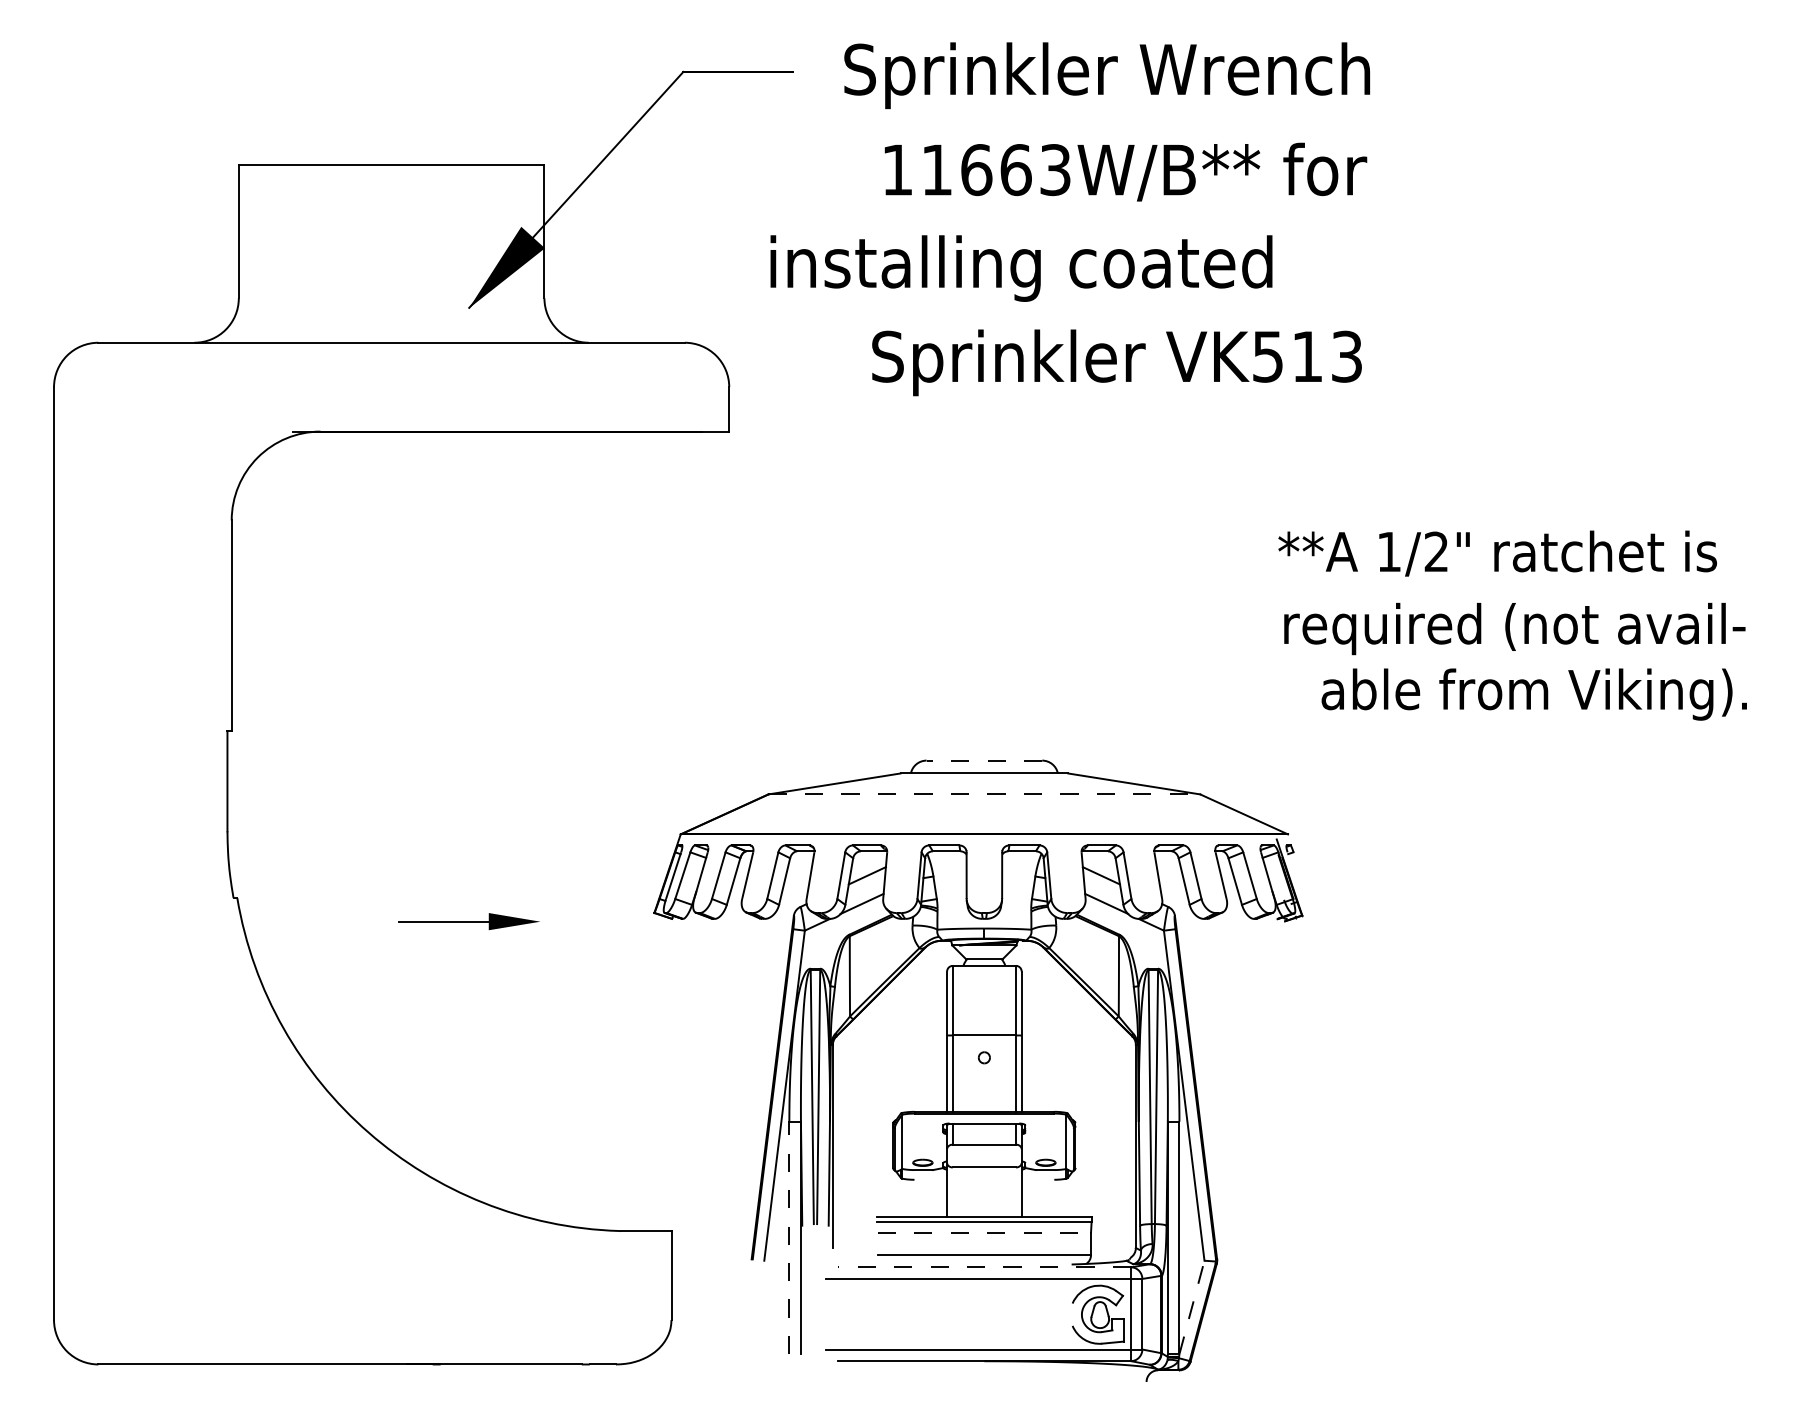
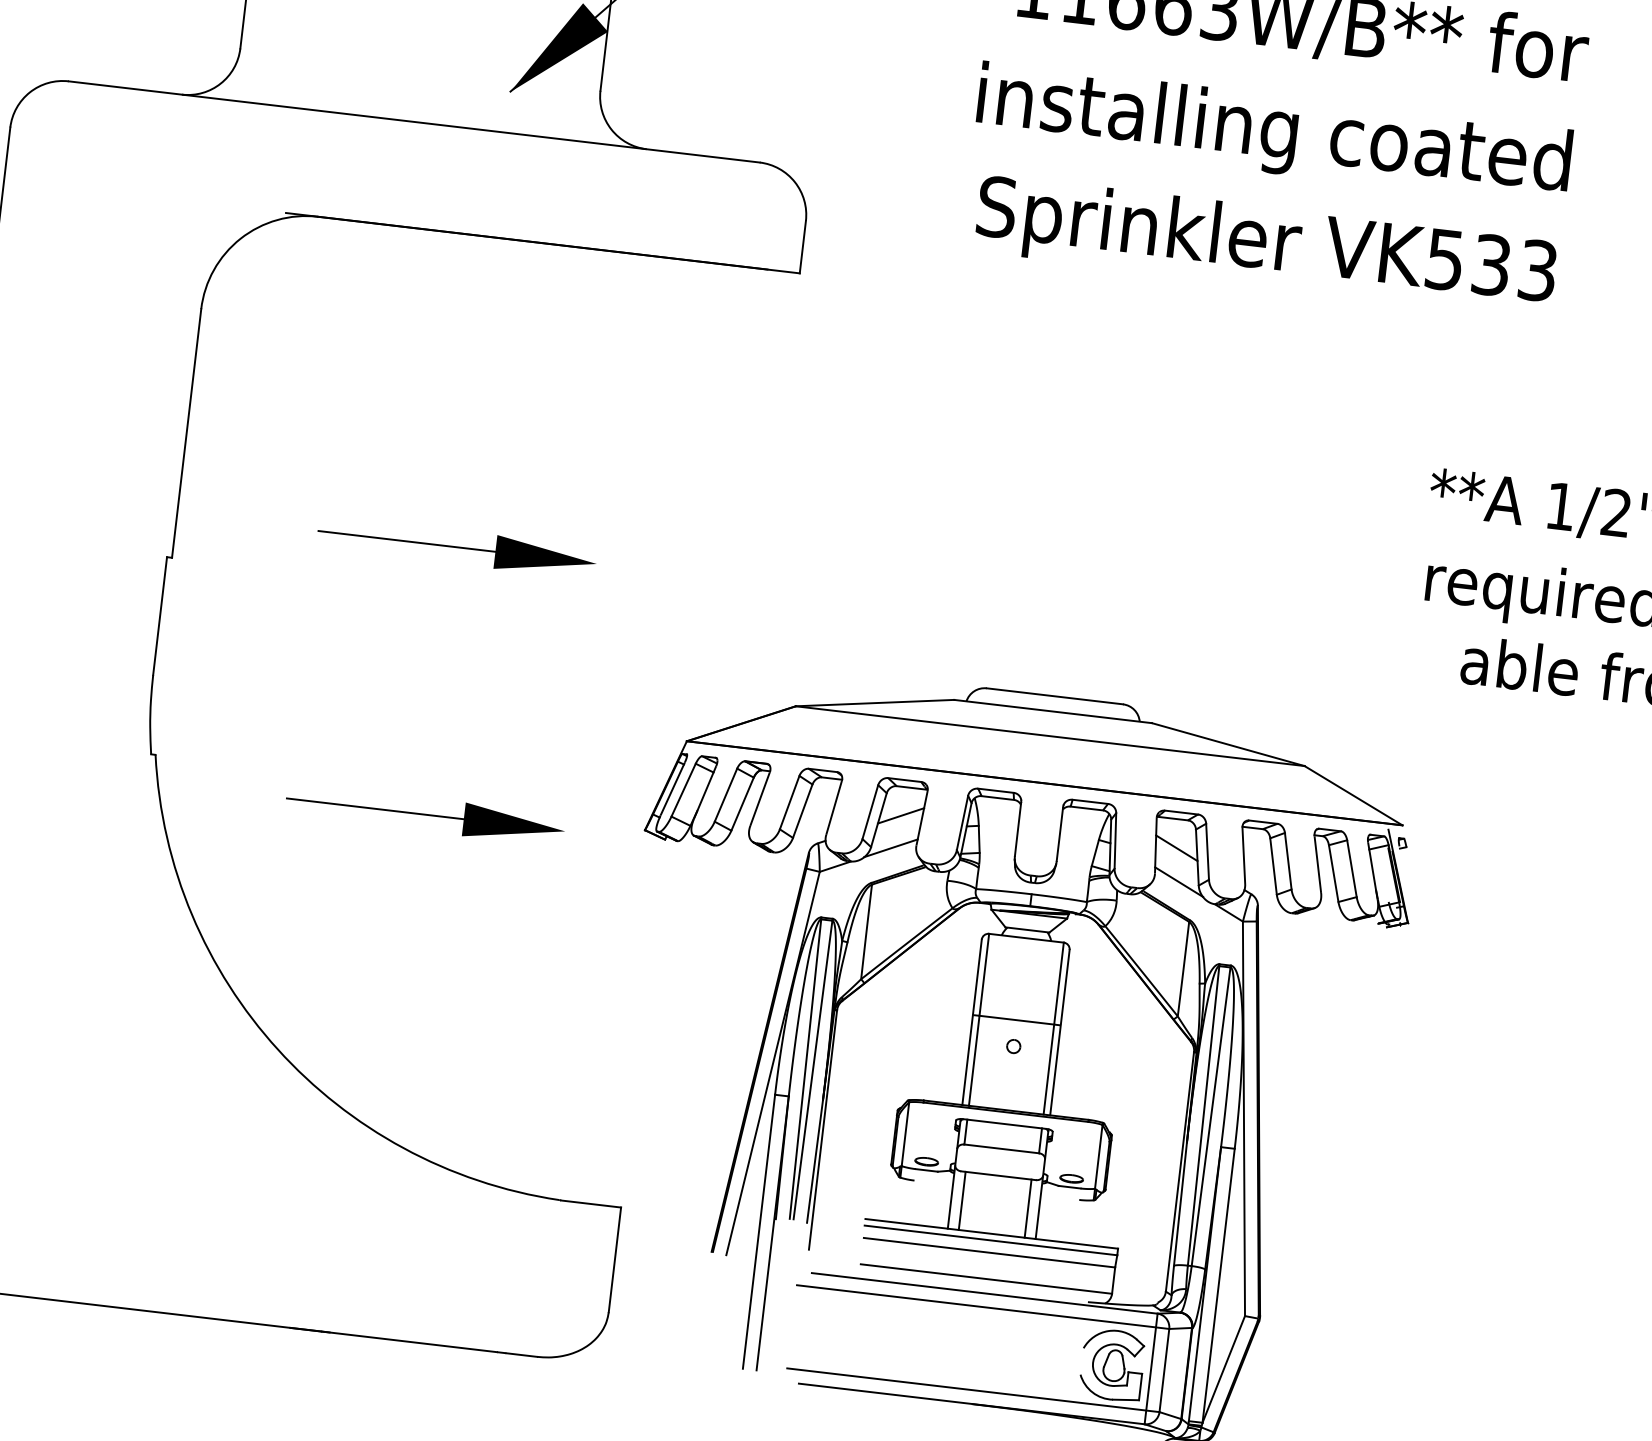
text: (1021, 268) -> (1273, 134), moved
text: (1307, 356) -> (1491, 264), VK513 -> VK533
part: (469, 694) -> (457, 547), added
line: (984, 760) -> (1055, 696), dashed -> solid
line: (984, 794) -> (1050, 736), dashed -> solid
part: (469, 921) -> (425, 814), size x1.67
line: (956, 1191) -> (962, 1200), added
line: (1012, 1191) -> (1028, 1207), added
line: (984, 1232) -> (989, 1252), dashed -> solid
line: (789, 1237) -> (759, 1231), dashed -> solid
line: (984, 1267) -> (984, 1293), dashed -> solid
line: (1192, 1306) -> (1224, 1368), dashed -> solid

